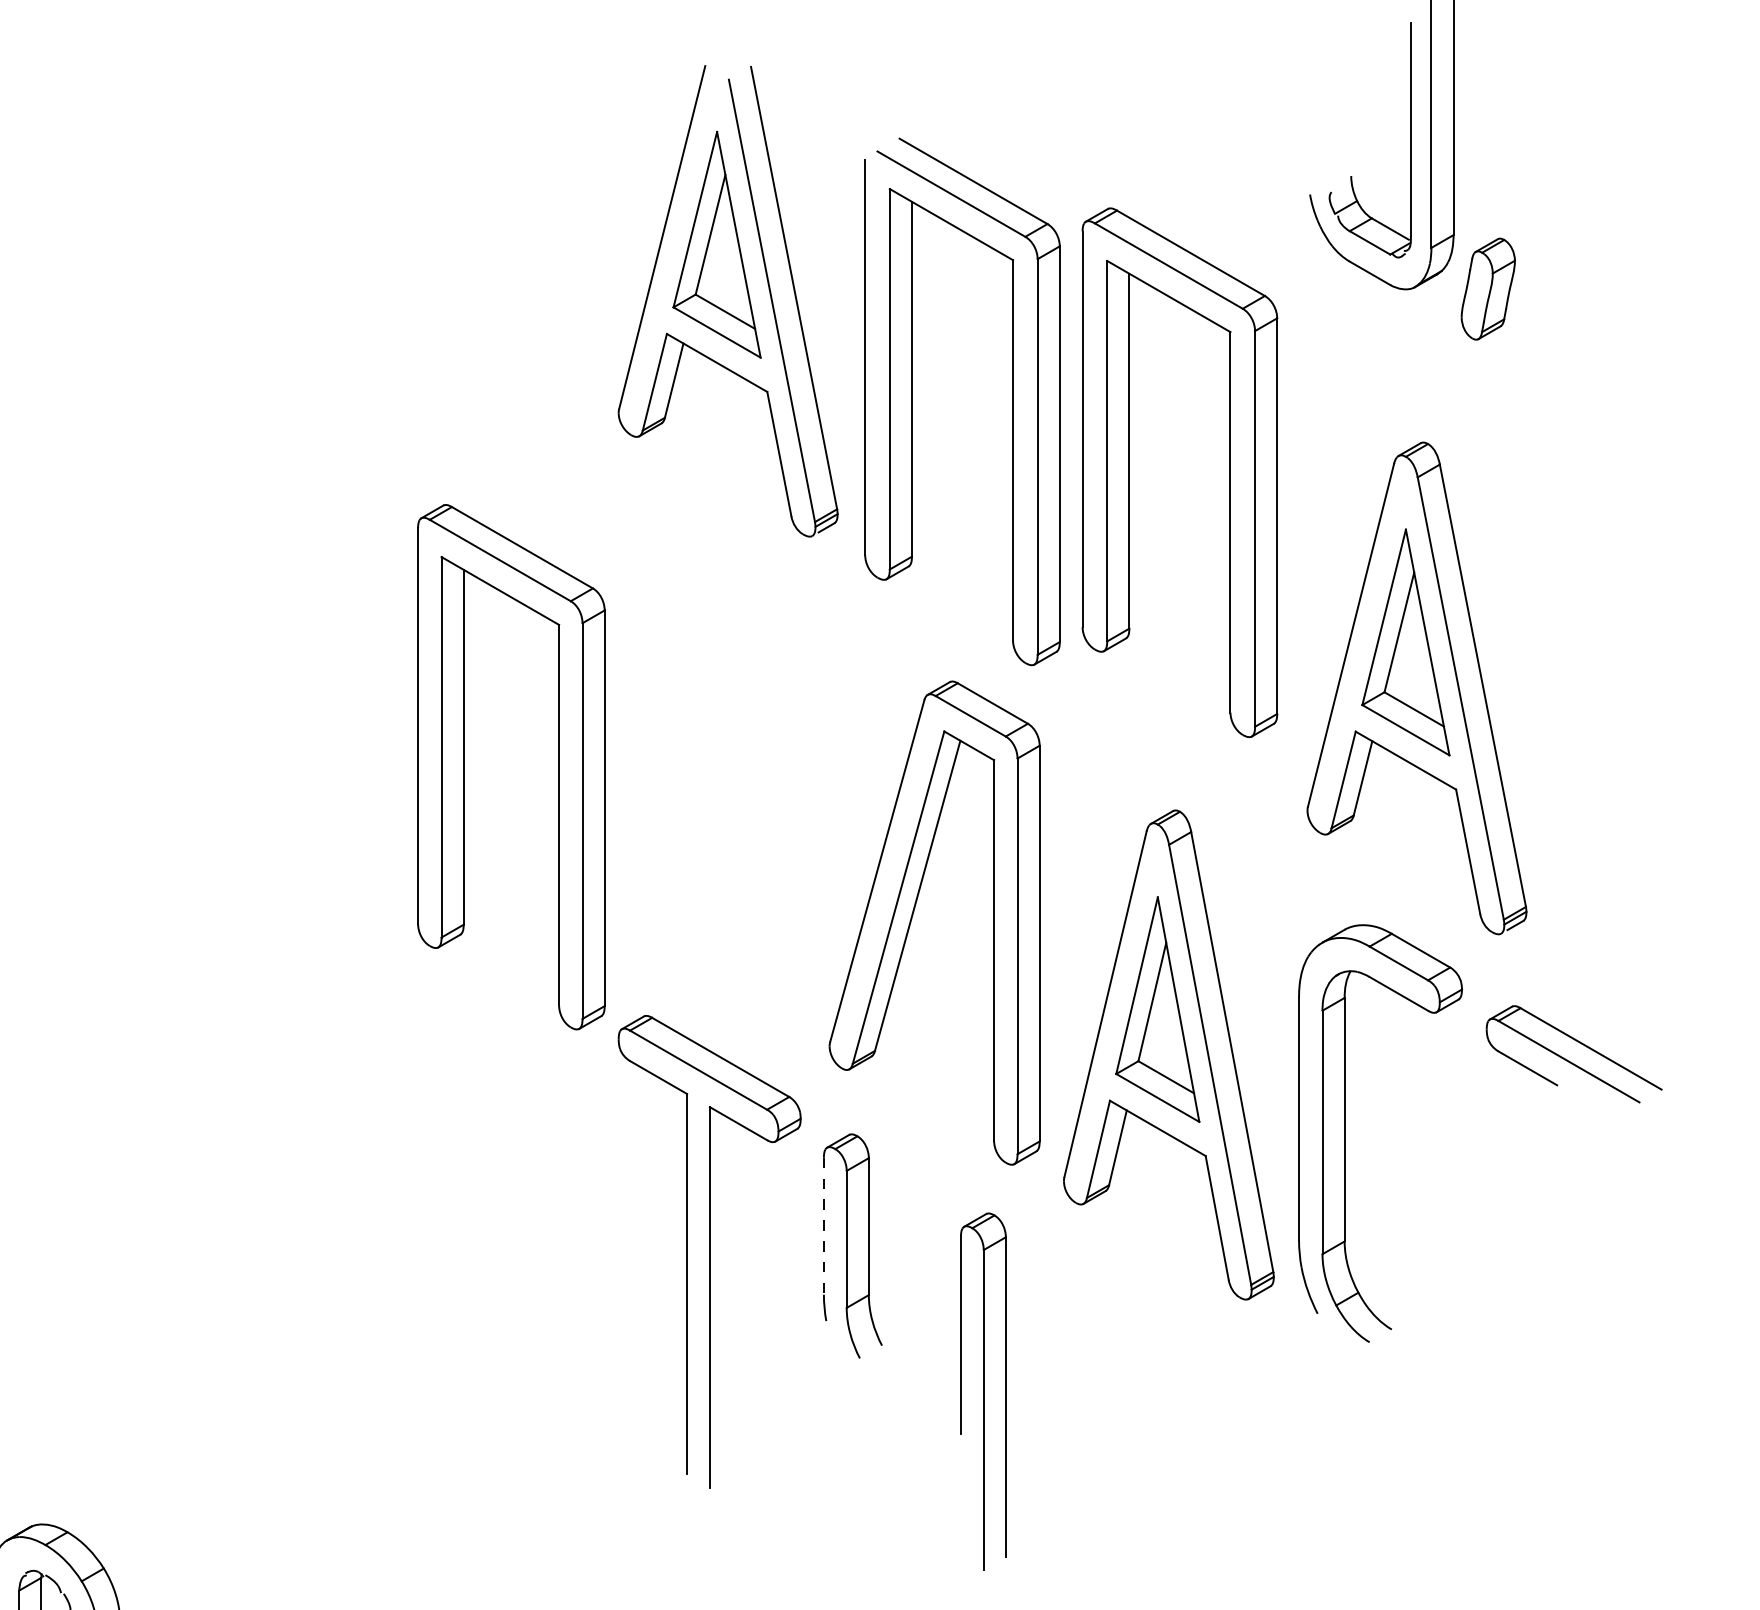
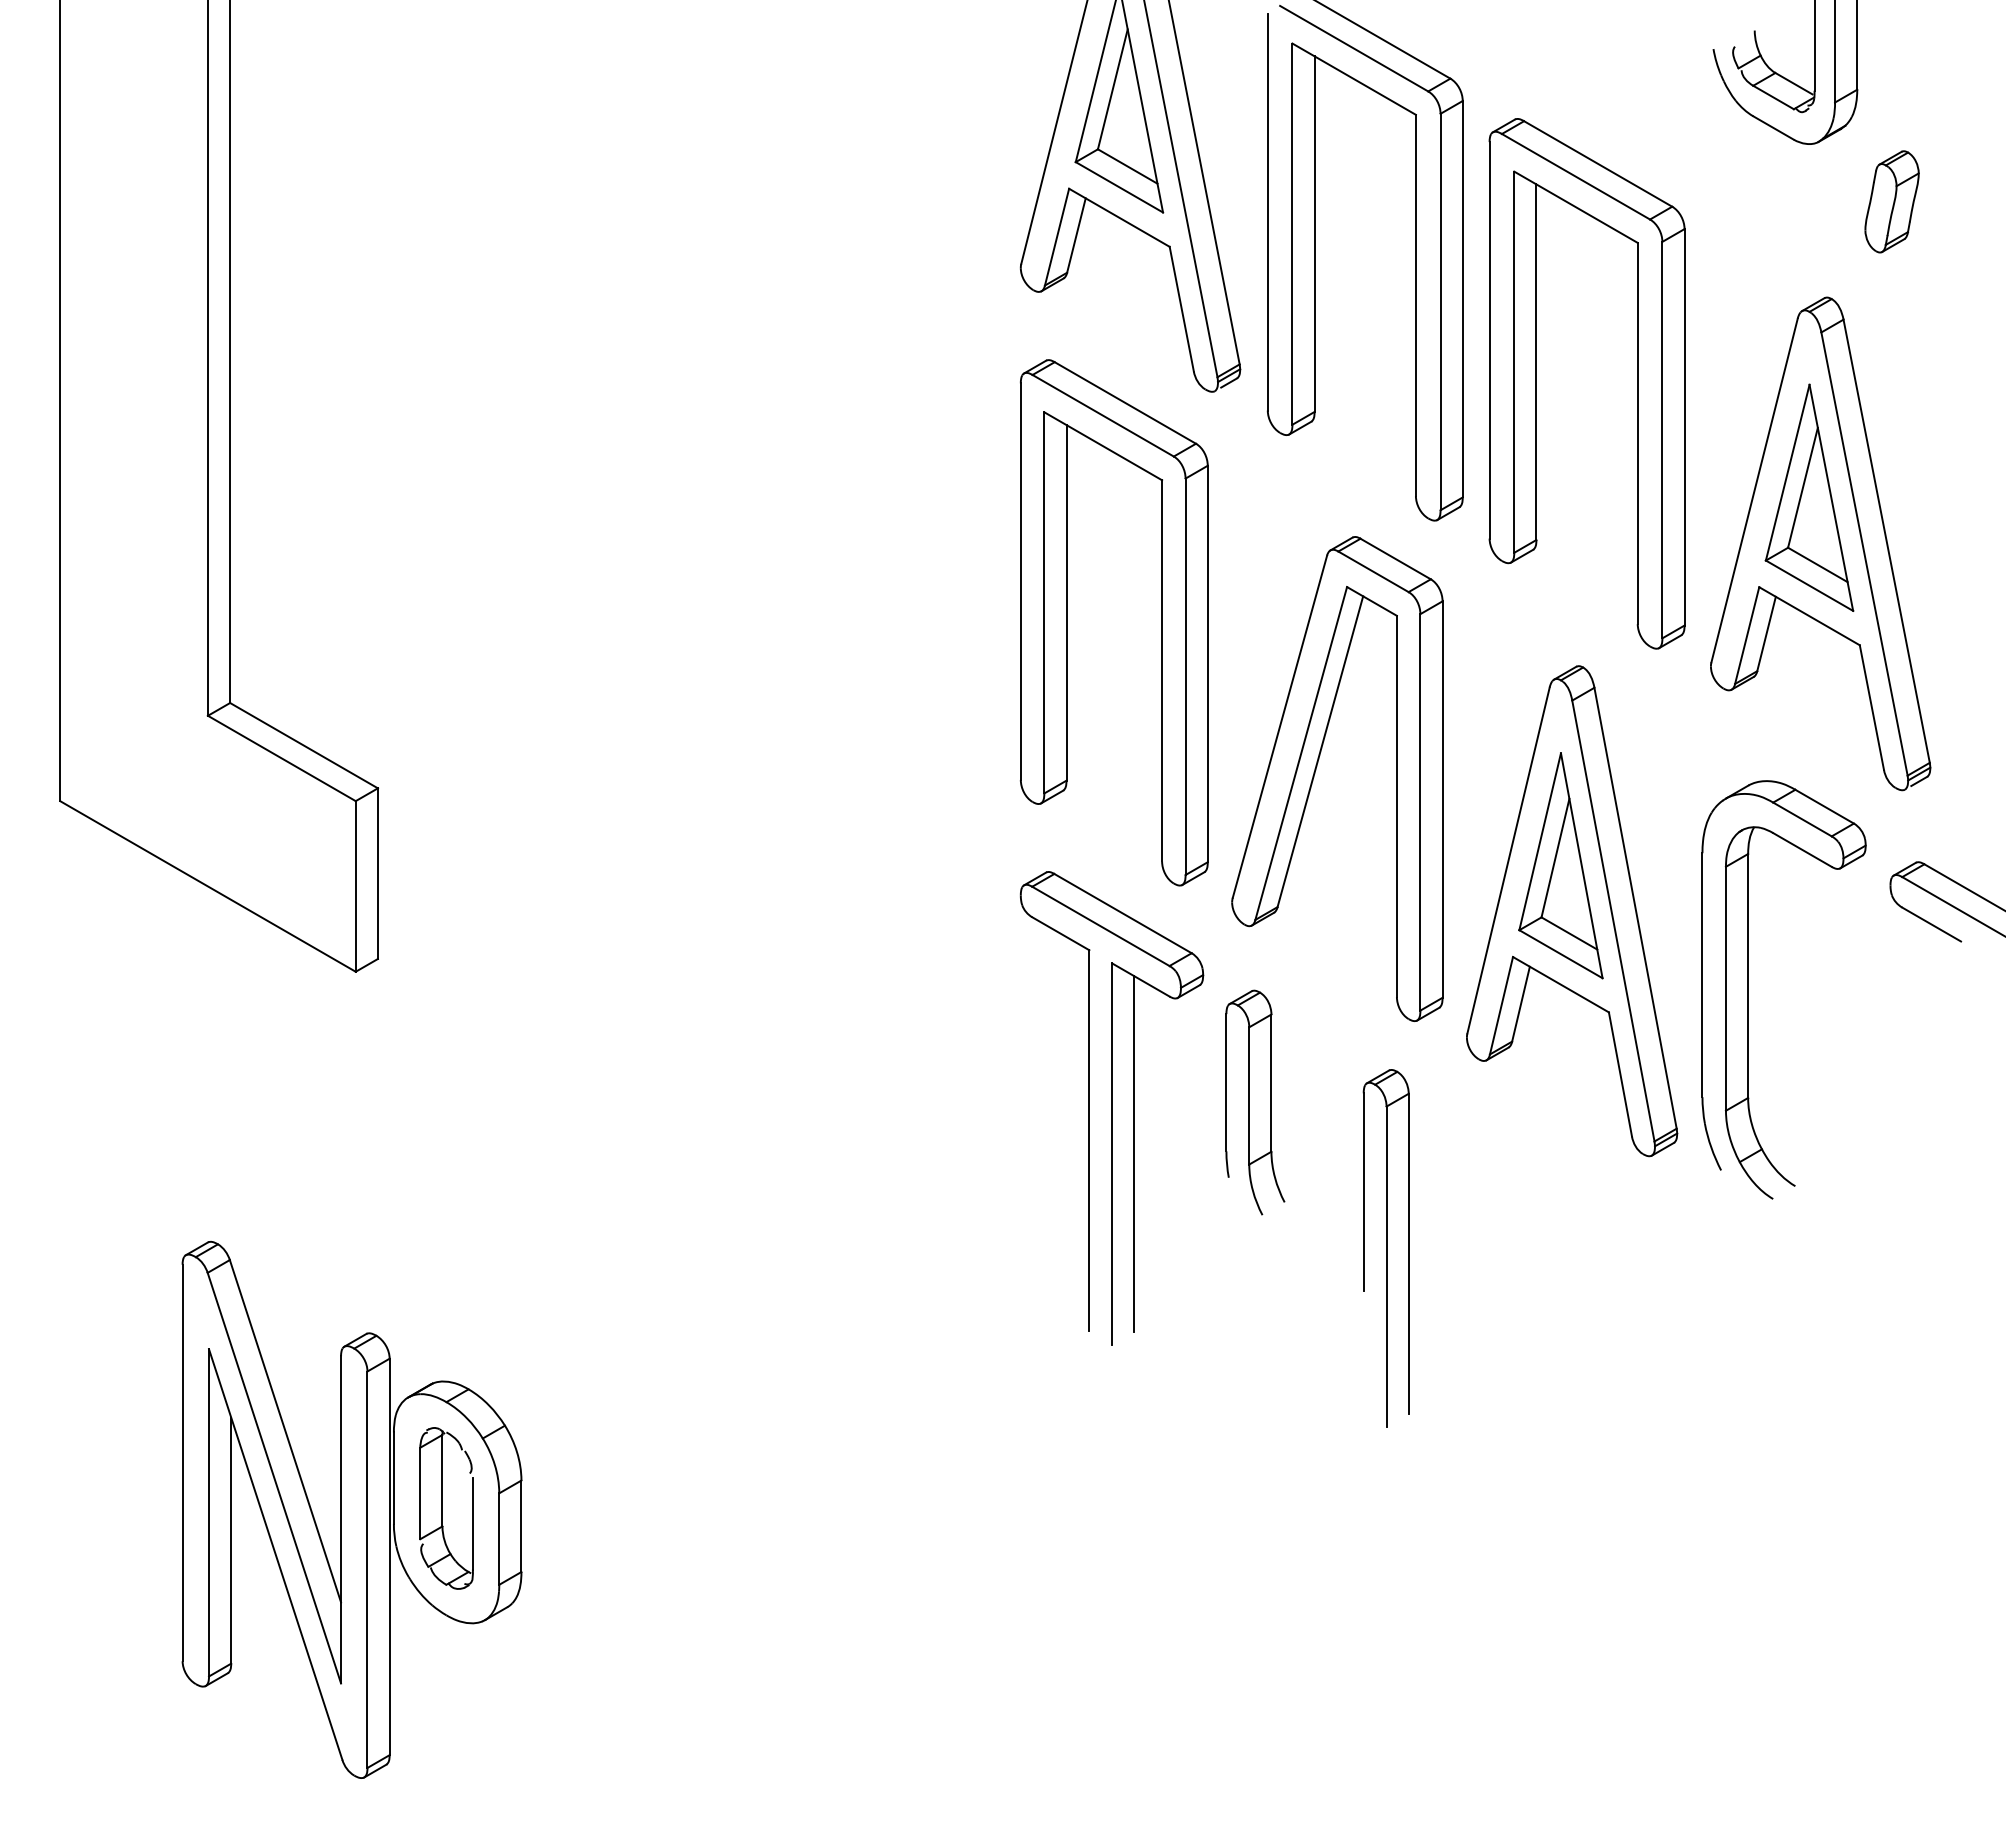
part: (1487, 288) -> (1891, 201), moved
part: (1129, 472) -> (1536, 383), moved
part: (464, 766) -> (1067, 622), moved
line: (823, 1225) -> (1226, 1082), dashed -> solid
line: (732, 1296) -> (1134, 1153), added

